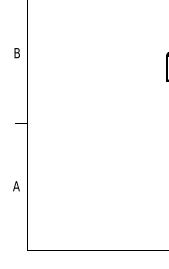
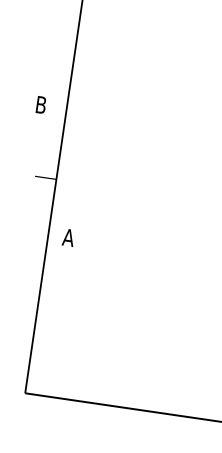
text: (16, 53) -> (40, 105), moved
text: (16, 186) -> (68, 238), moved

